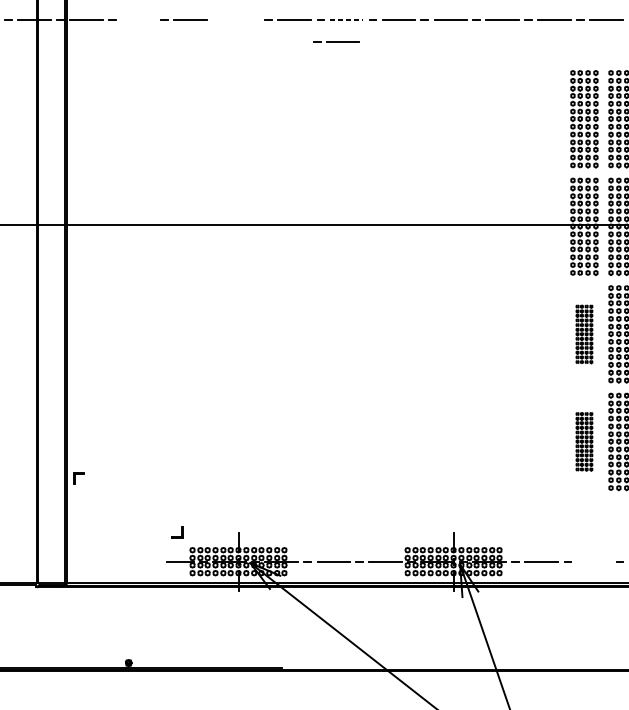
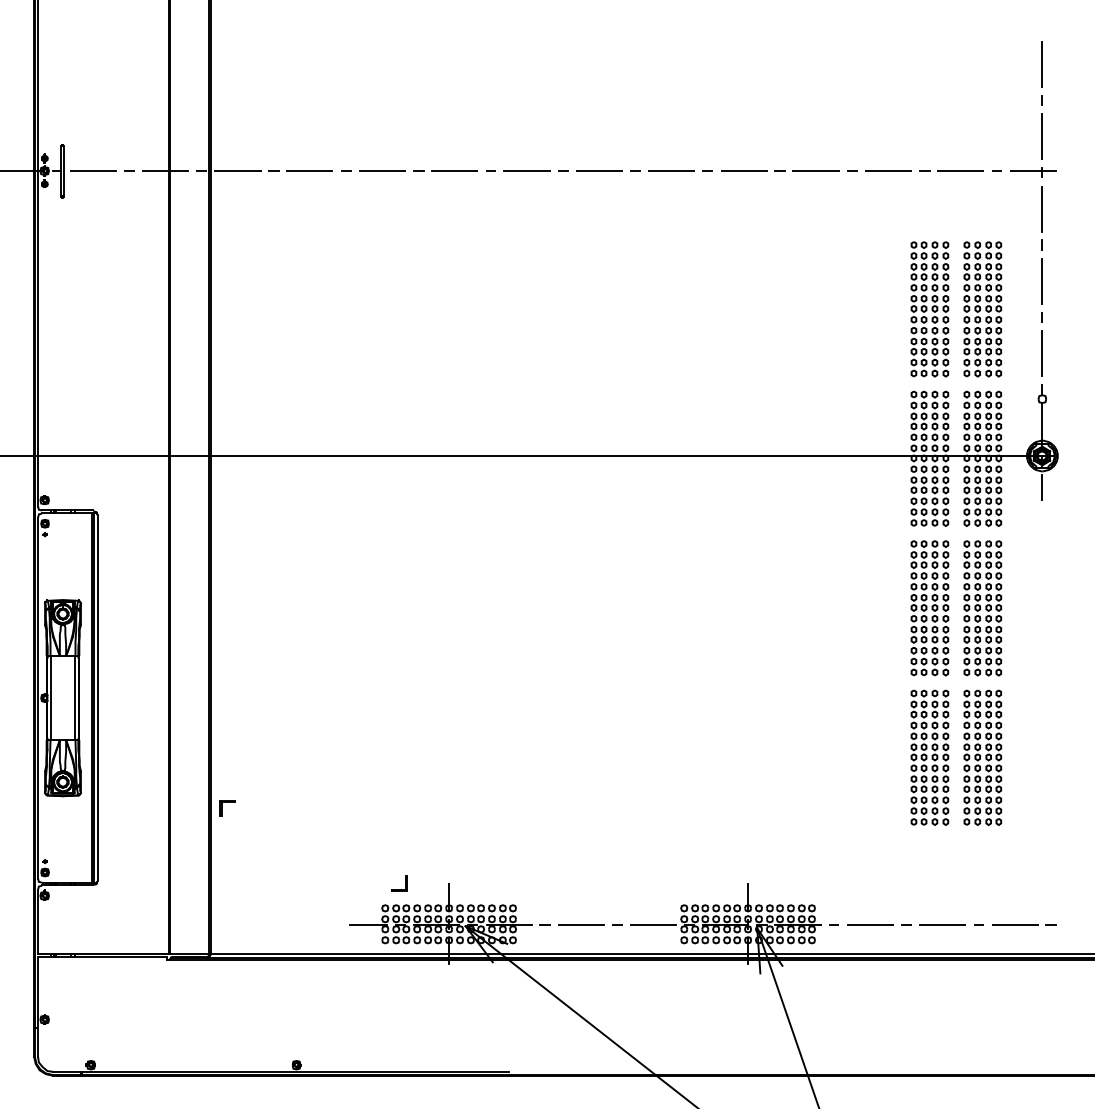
line: (138, 20) -> (309, 171), added
line: (346, 20) -> (599, 171), dashed -> solid
line: (336, 41) -> (445, 170), moved
part: (584, 334) -> (929, 608), size x1.67
part: (584, 441) -> (929, 757), size x1.67
part: (177, 532) -> (399, 883), moved
line: (593, 561) -> (942, 924), added

